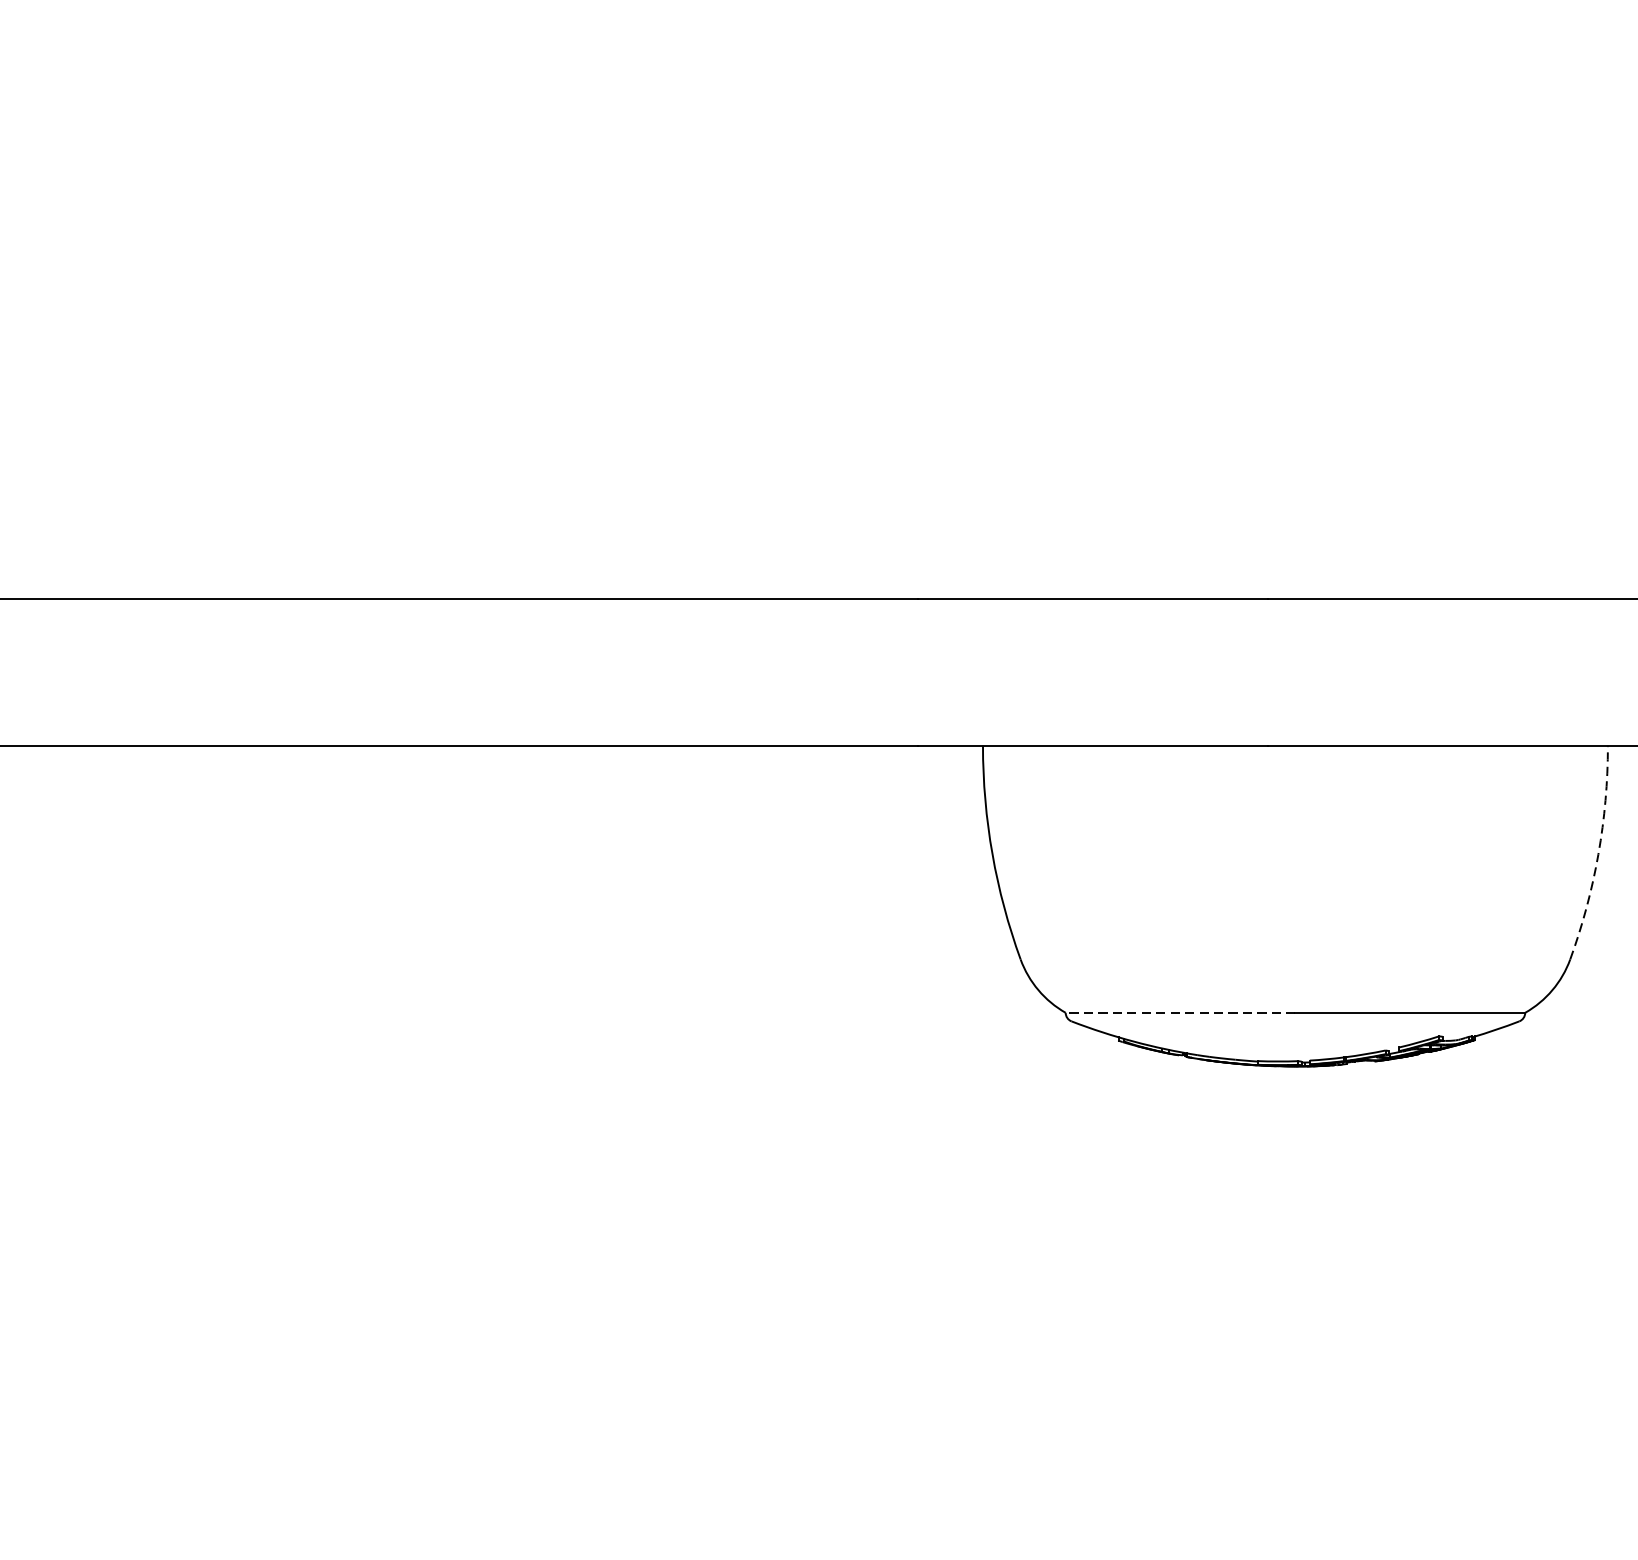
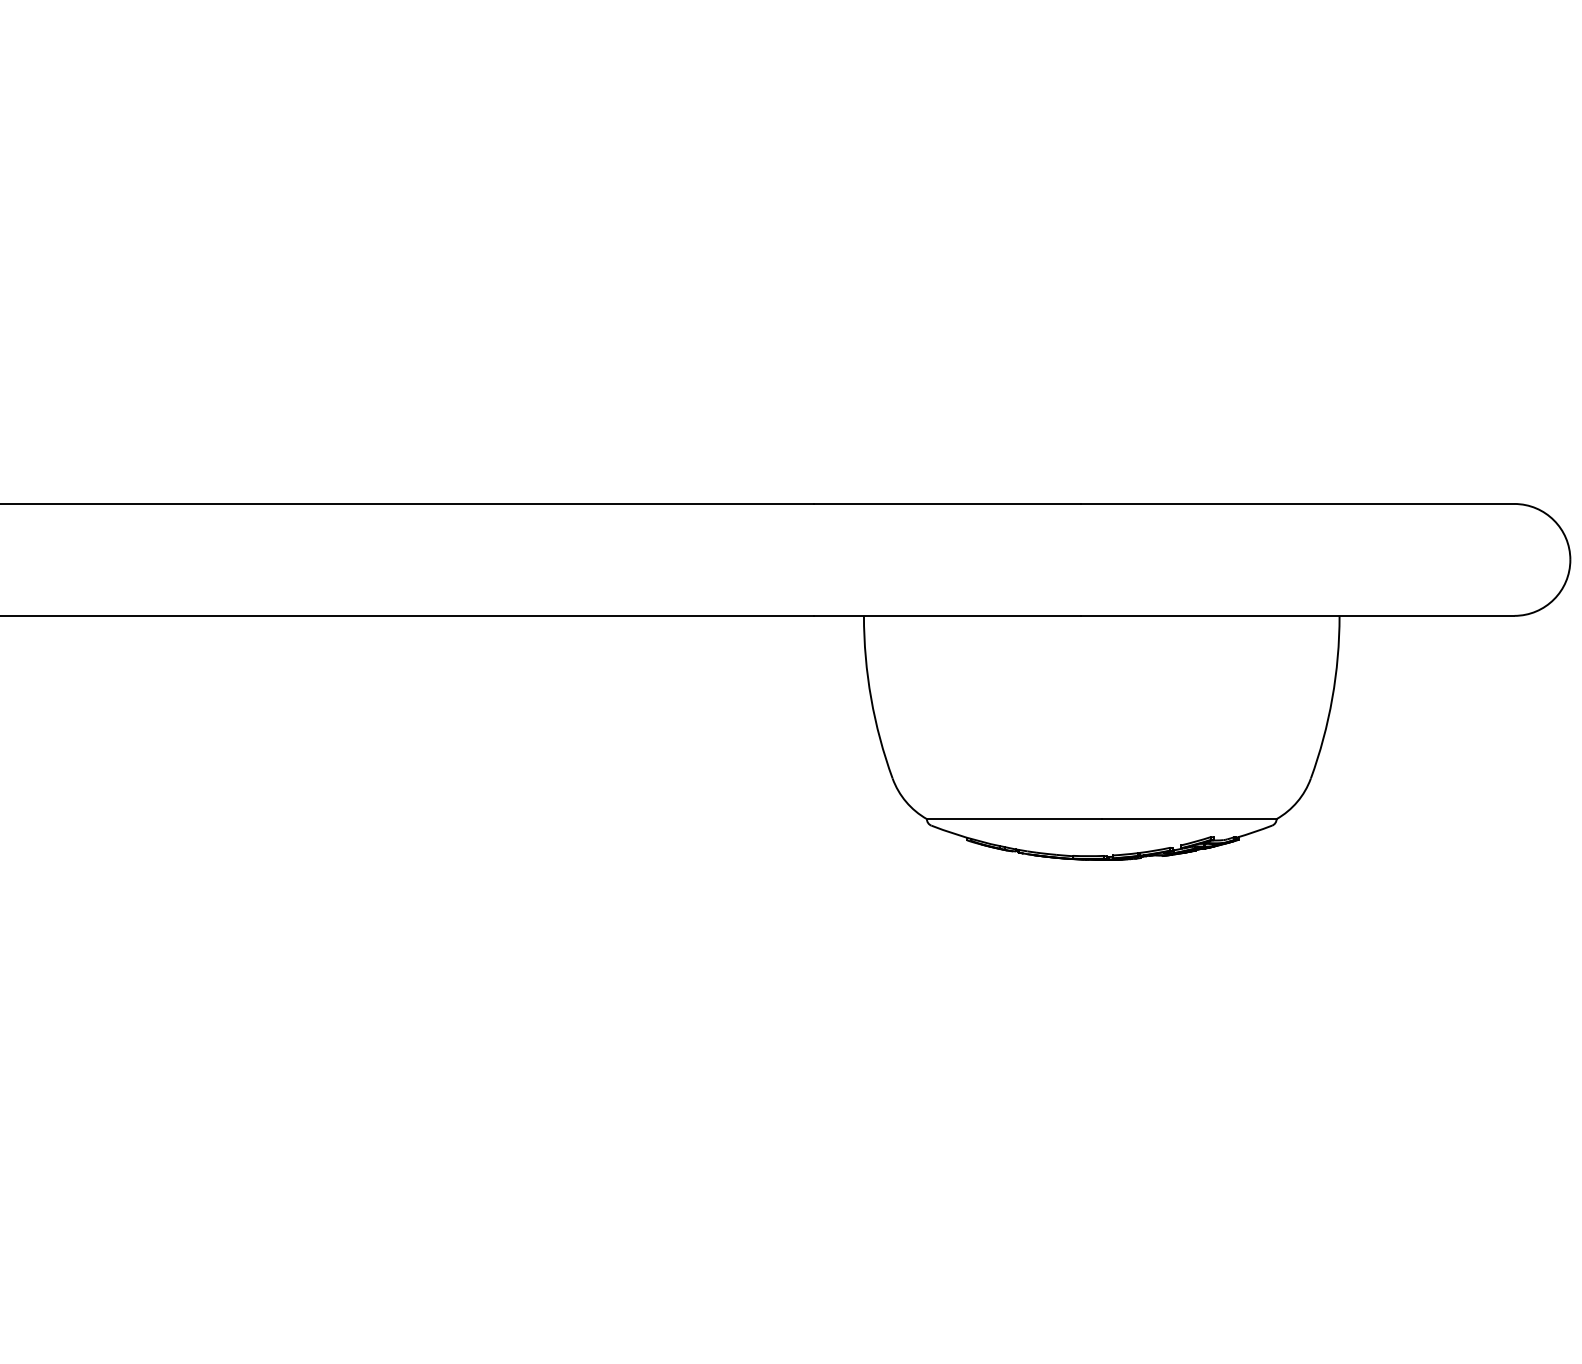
arc: (1598, 854) -> (1332, 698), dashed -> solid
line: (1179, 1013) -> (1013, 819), dashed -> solid

